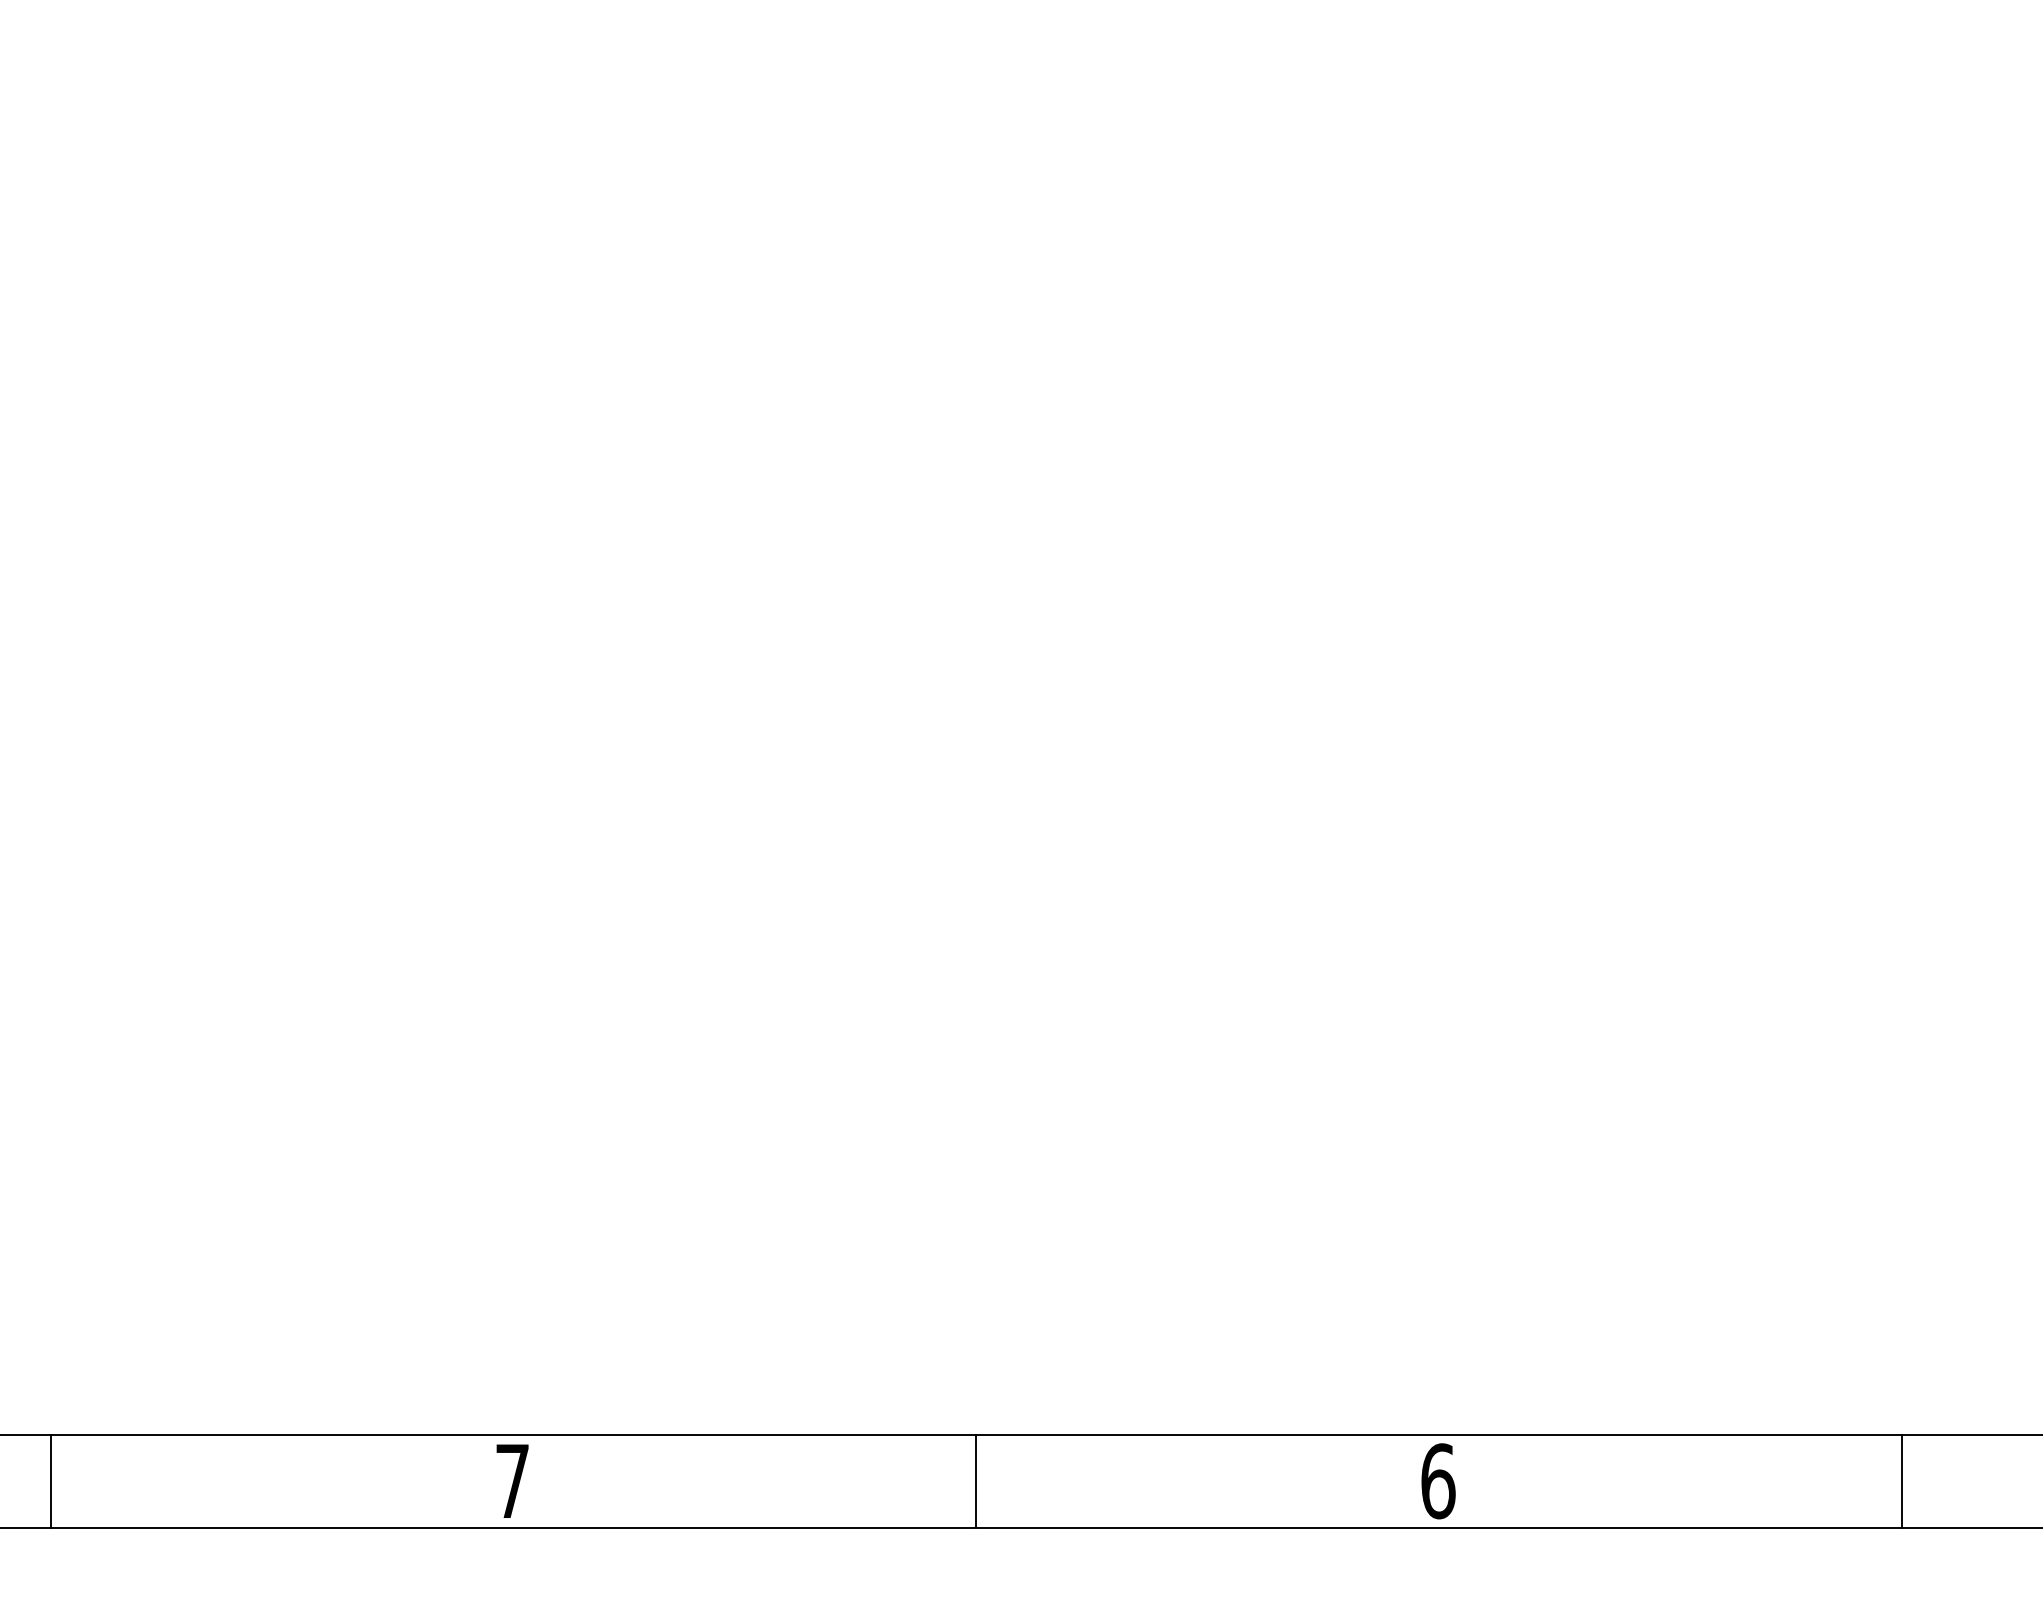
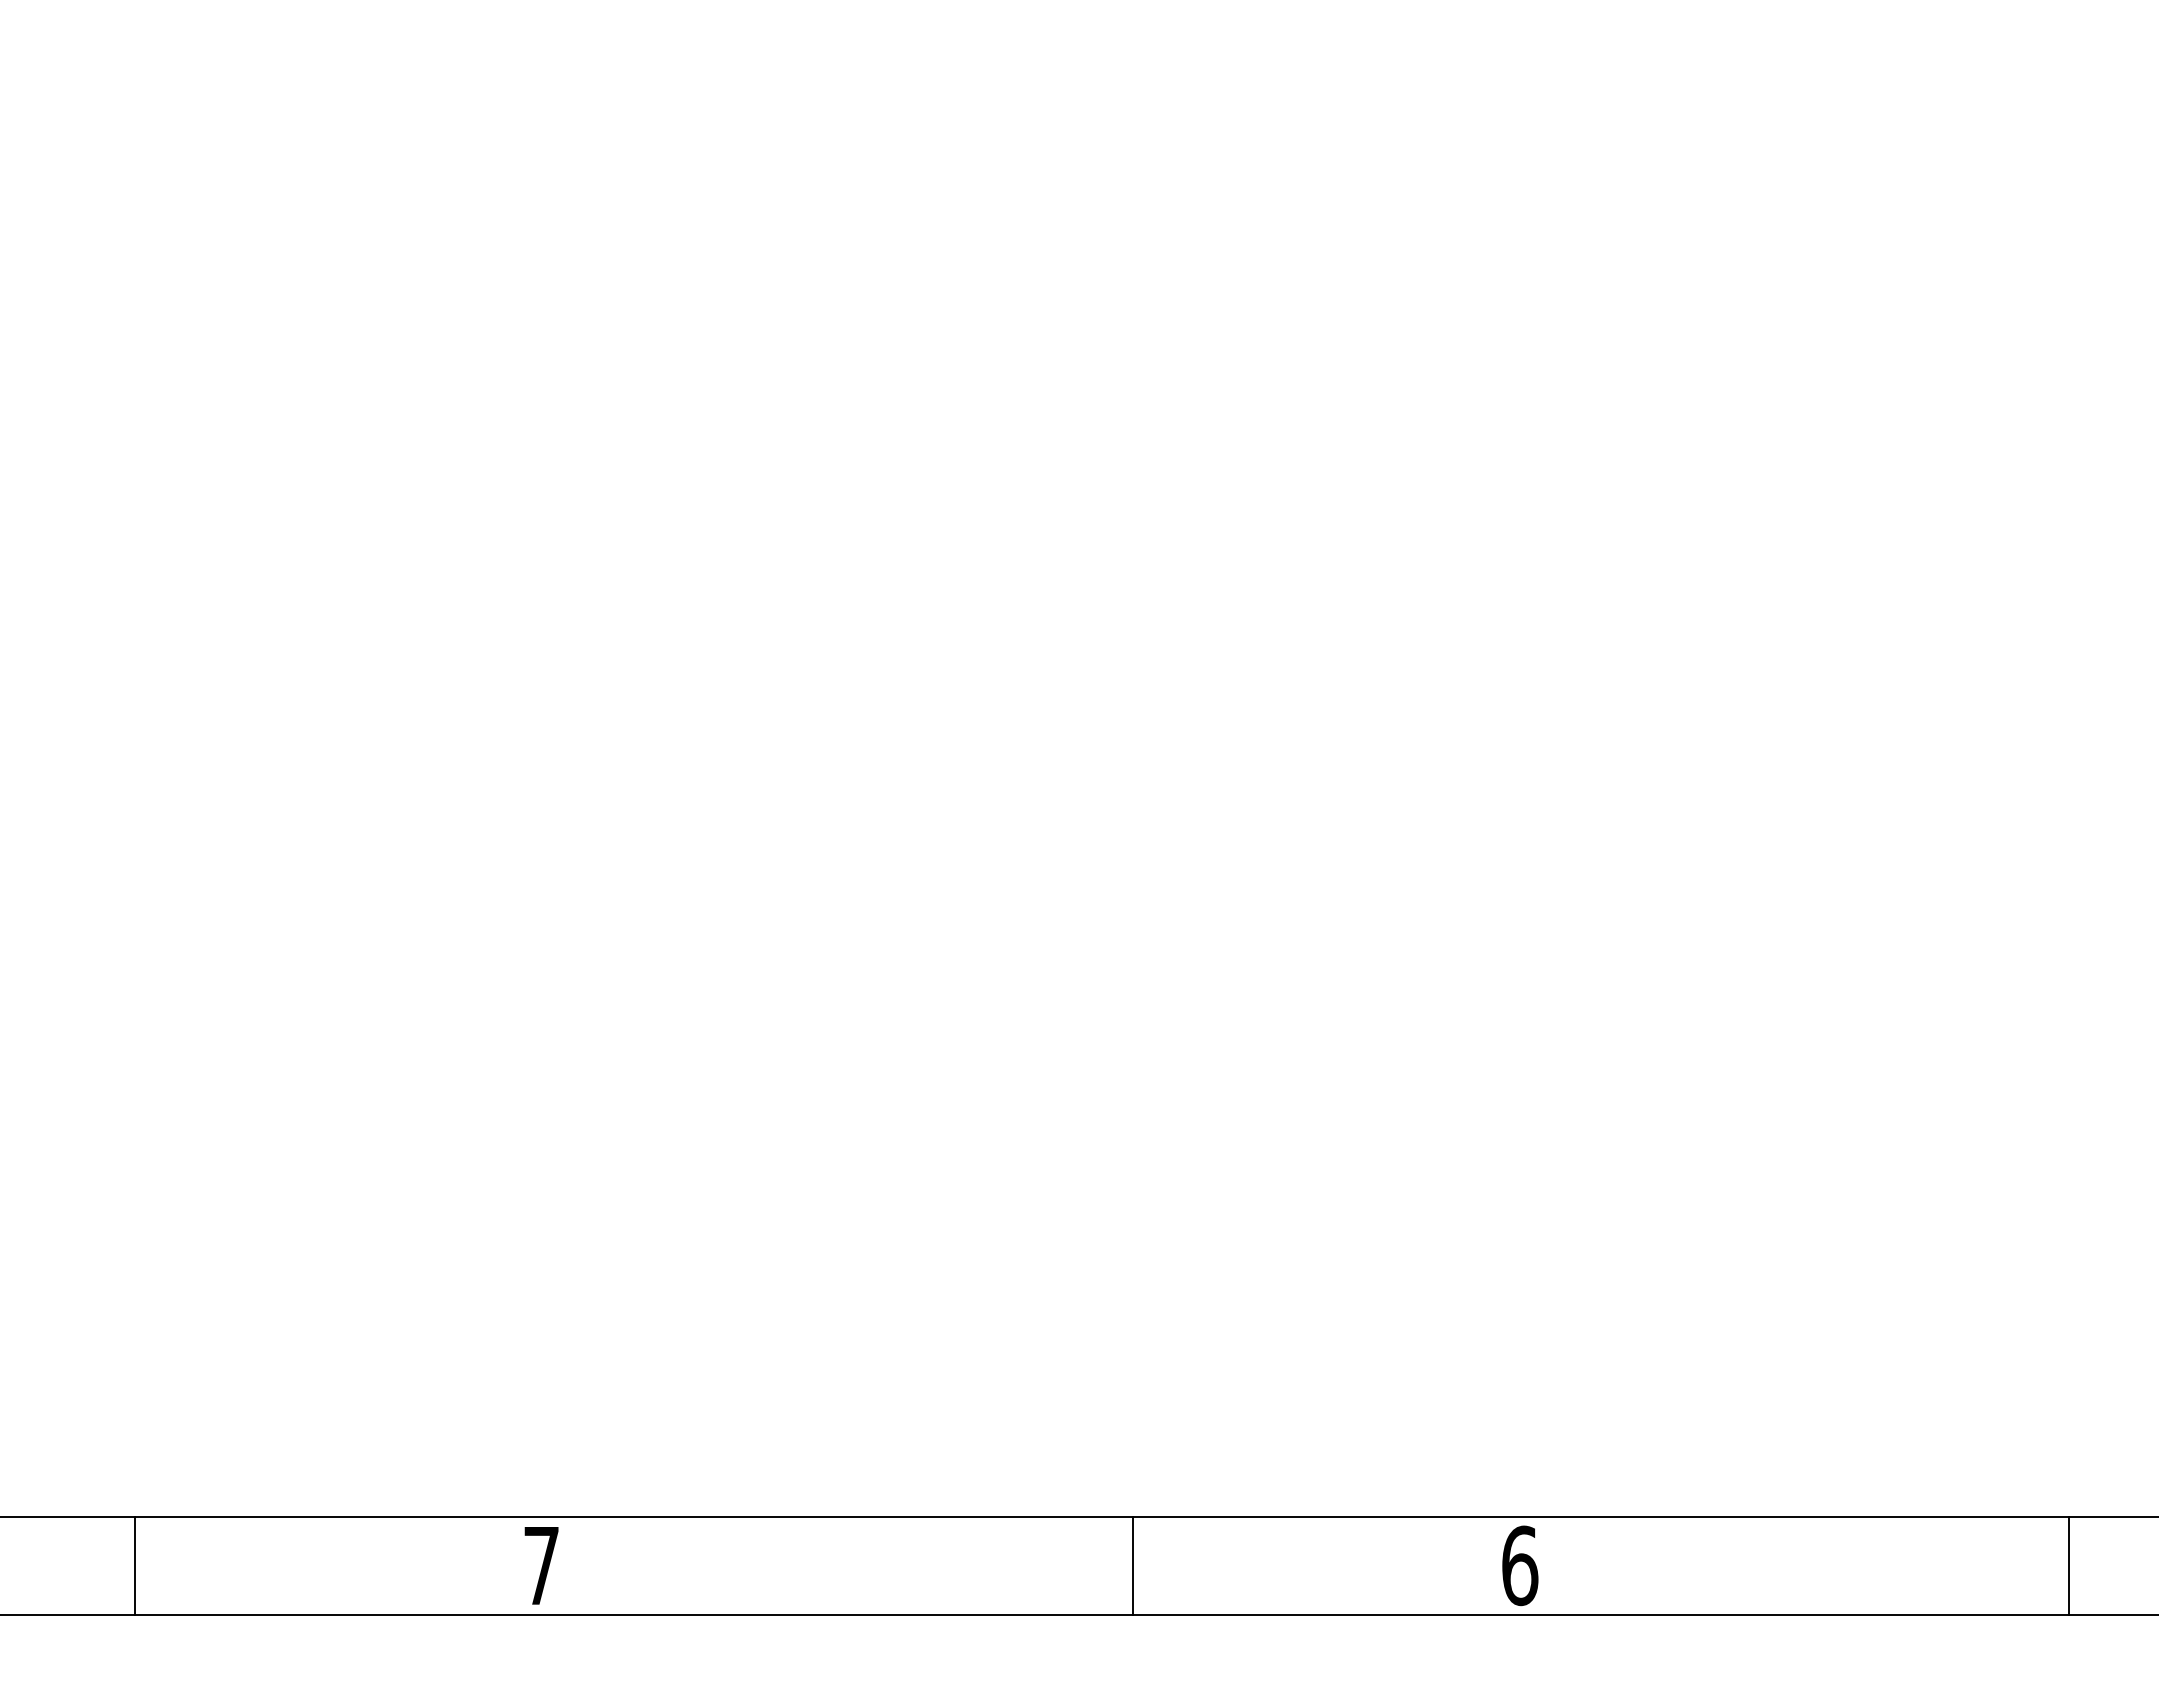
line: (50, 1480) -> (135, 1565), moved
line: (976, 1480) -> (1132, 1565), moved
line: (1902, 1480) -> (2069, 1565), moved

